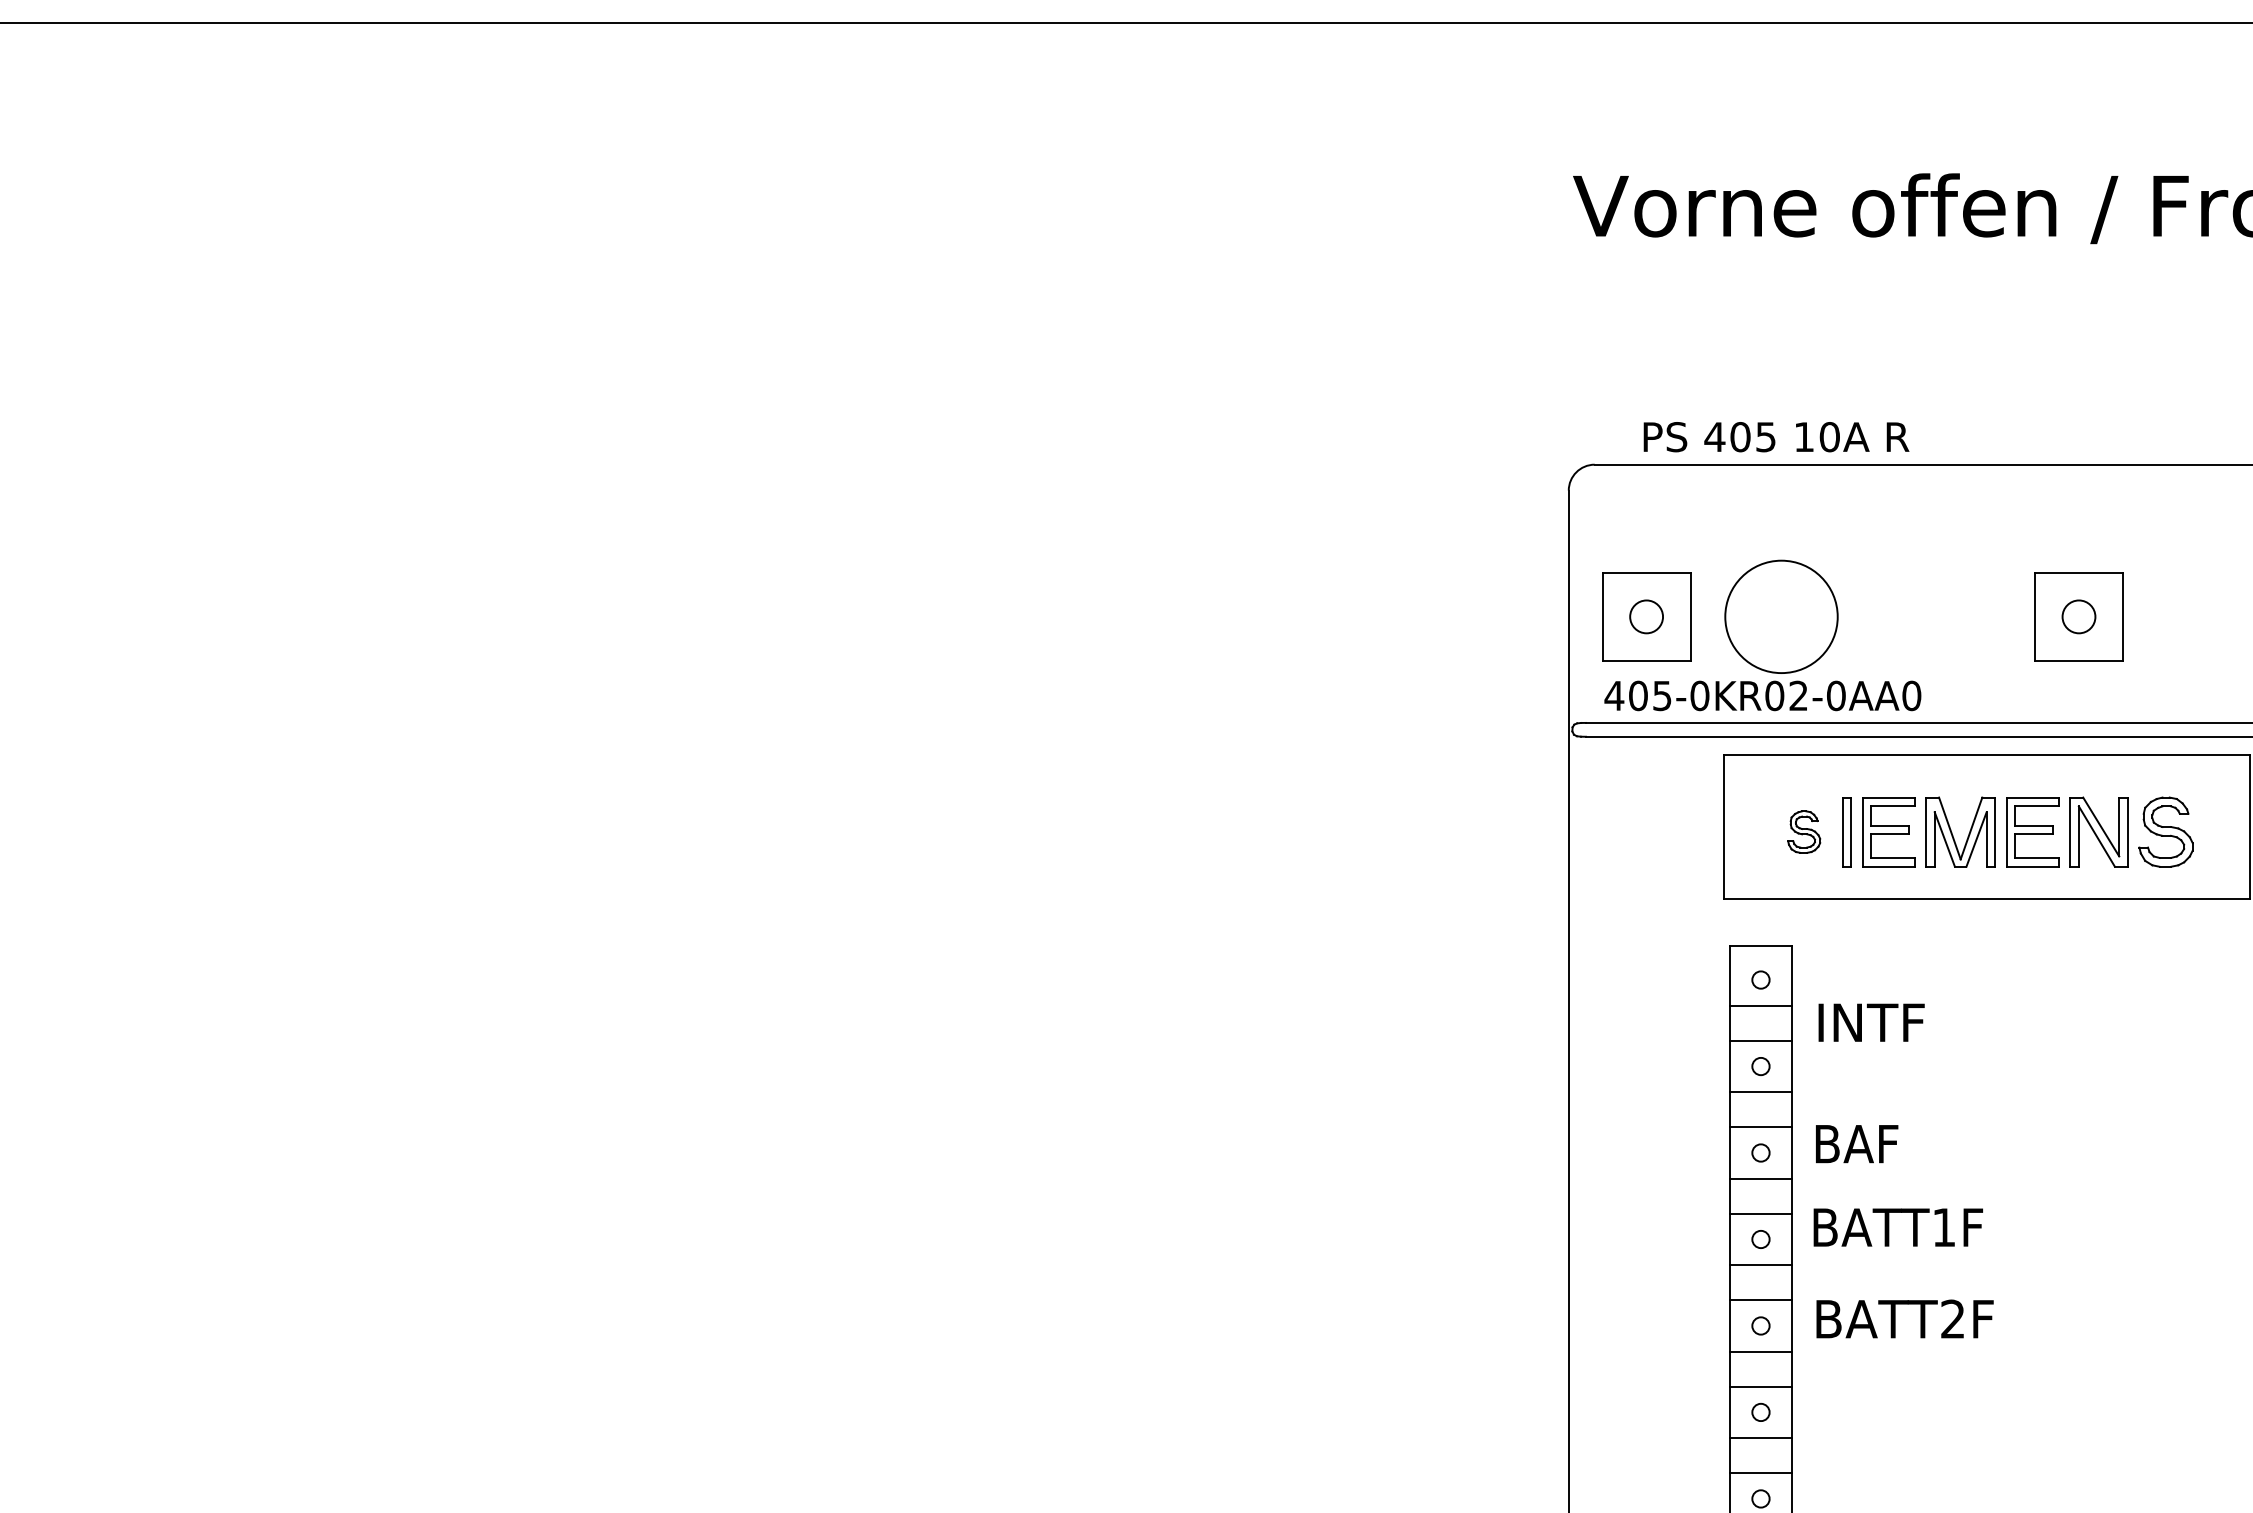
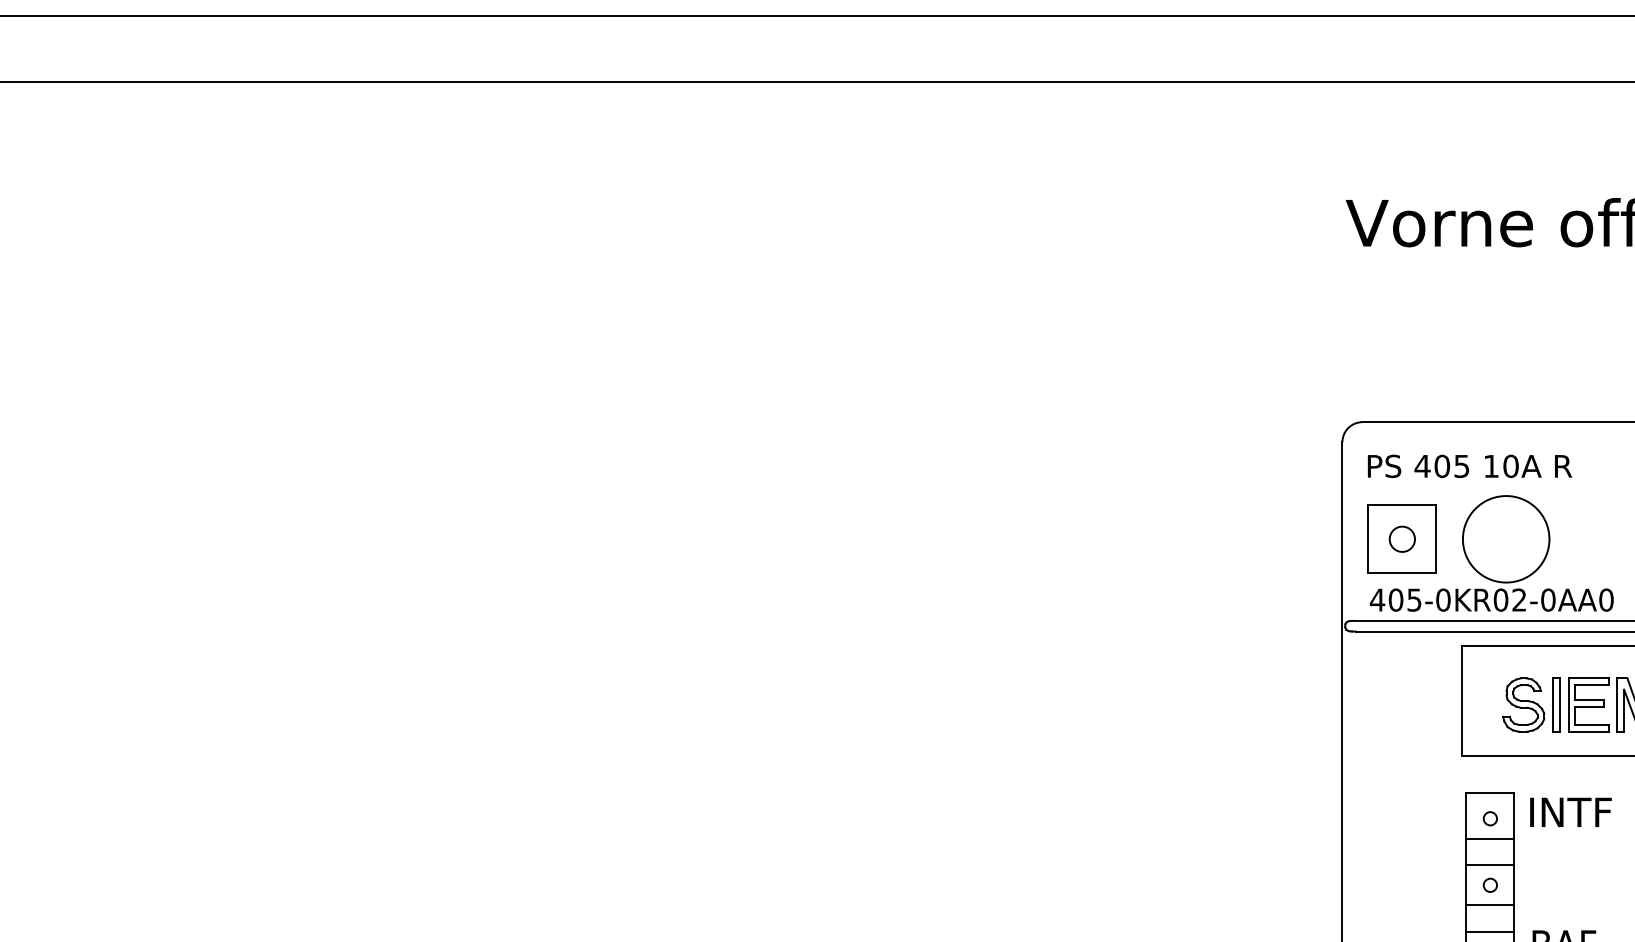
text: (1776, 437) -> (1470, 466), moved
part: (1803, 831) -> (1523, 704), size x1.67
text: (1871, 1022) -> (1570, 812), moved

